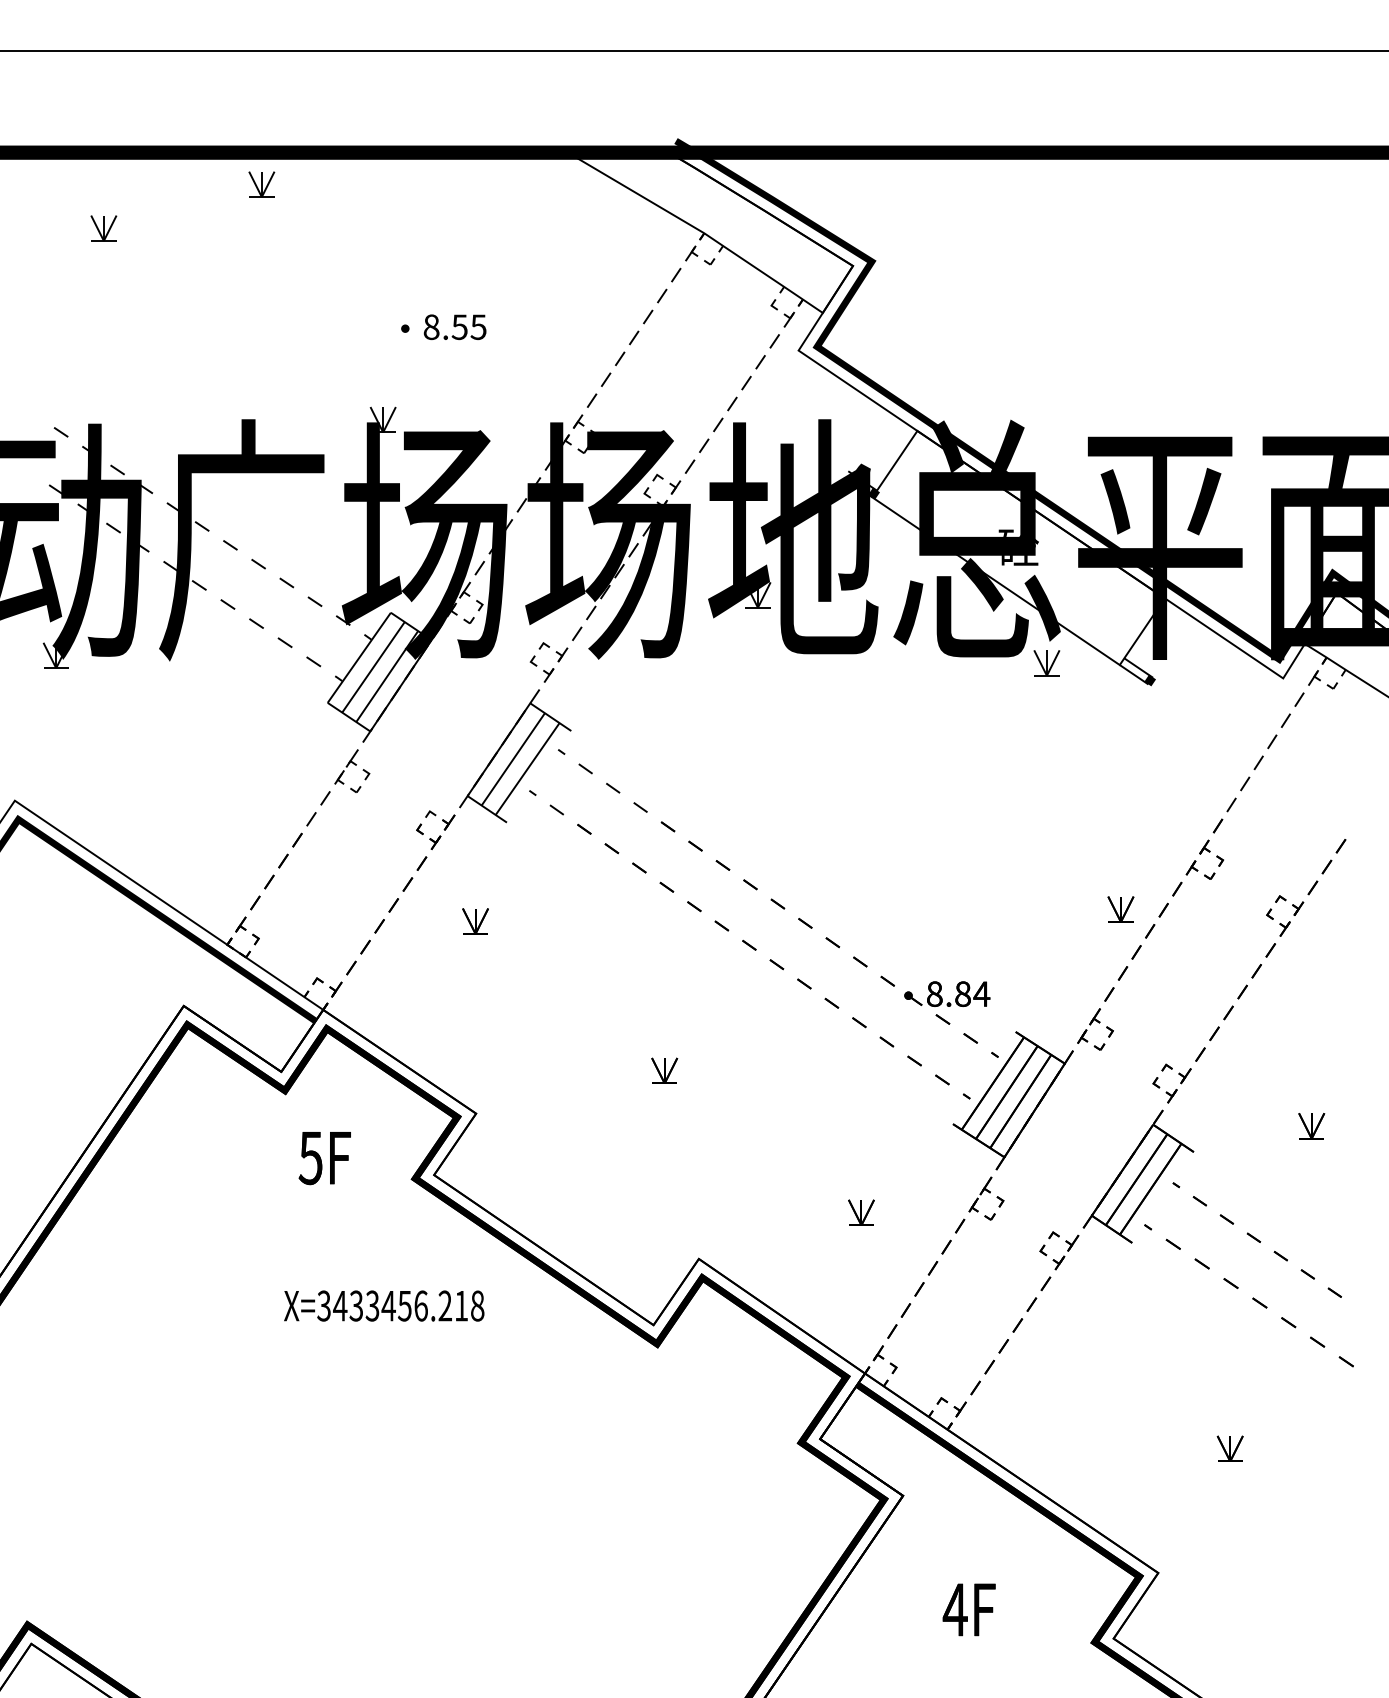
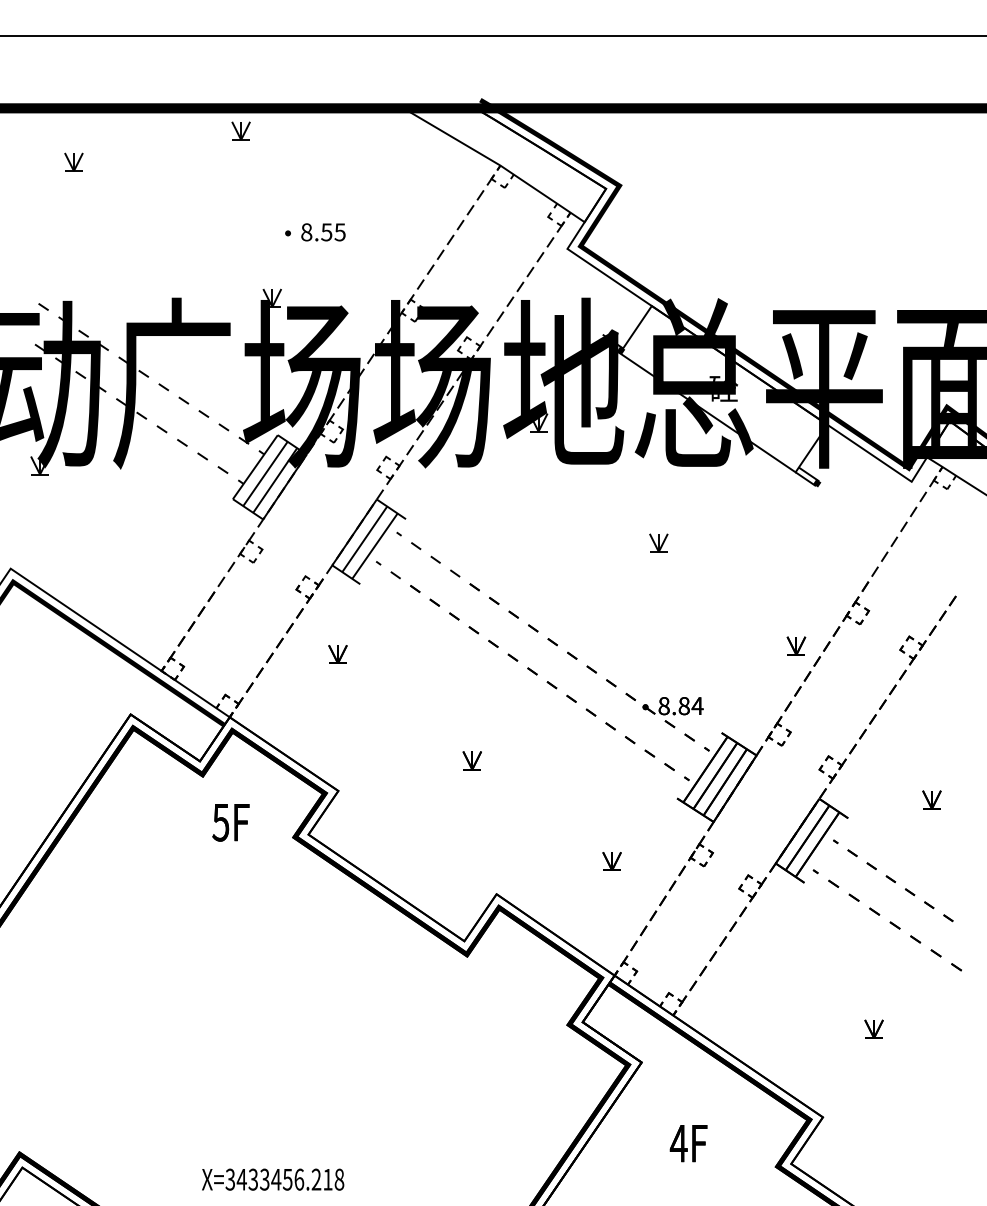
part: (260, 183) -> (240, 130), moved
part: (1046, 662) -> (658, 542), moved
text: (384, 1305) -> (273, 1179), moved

